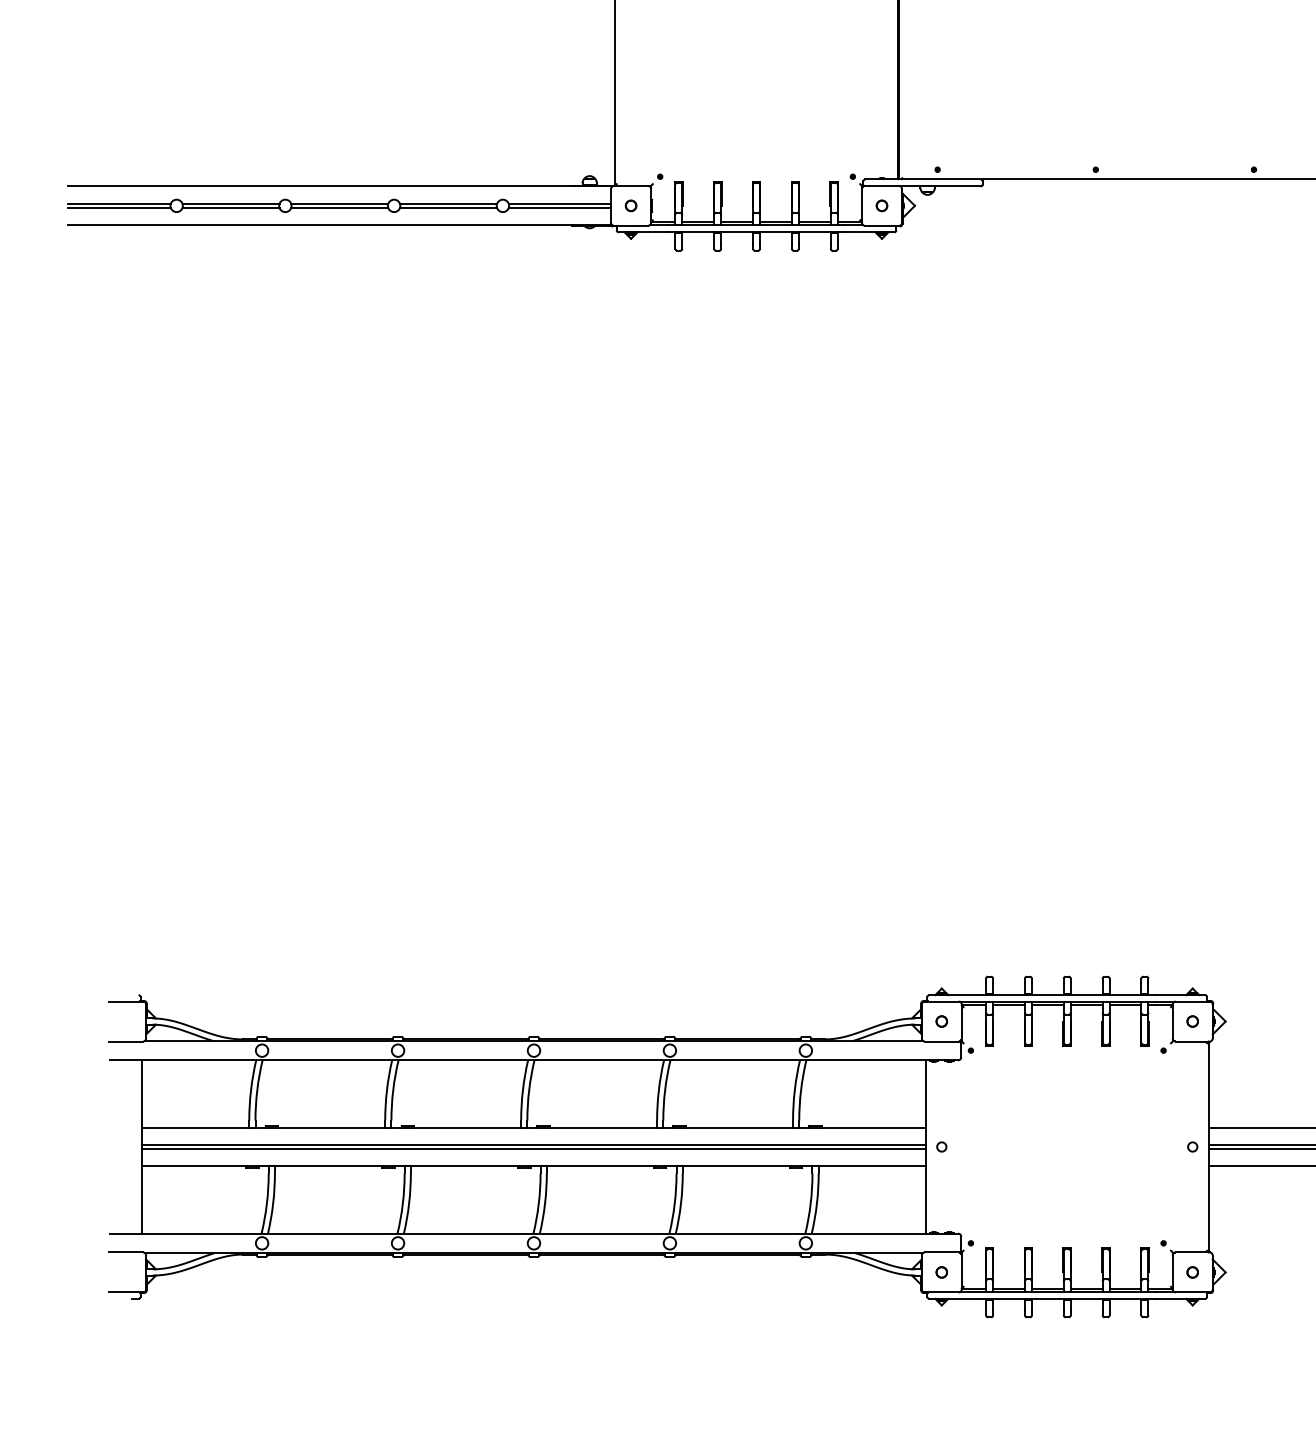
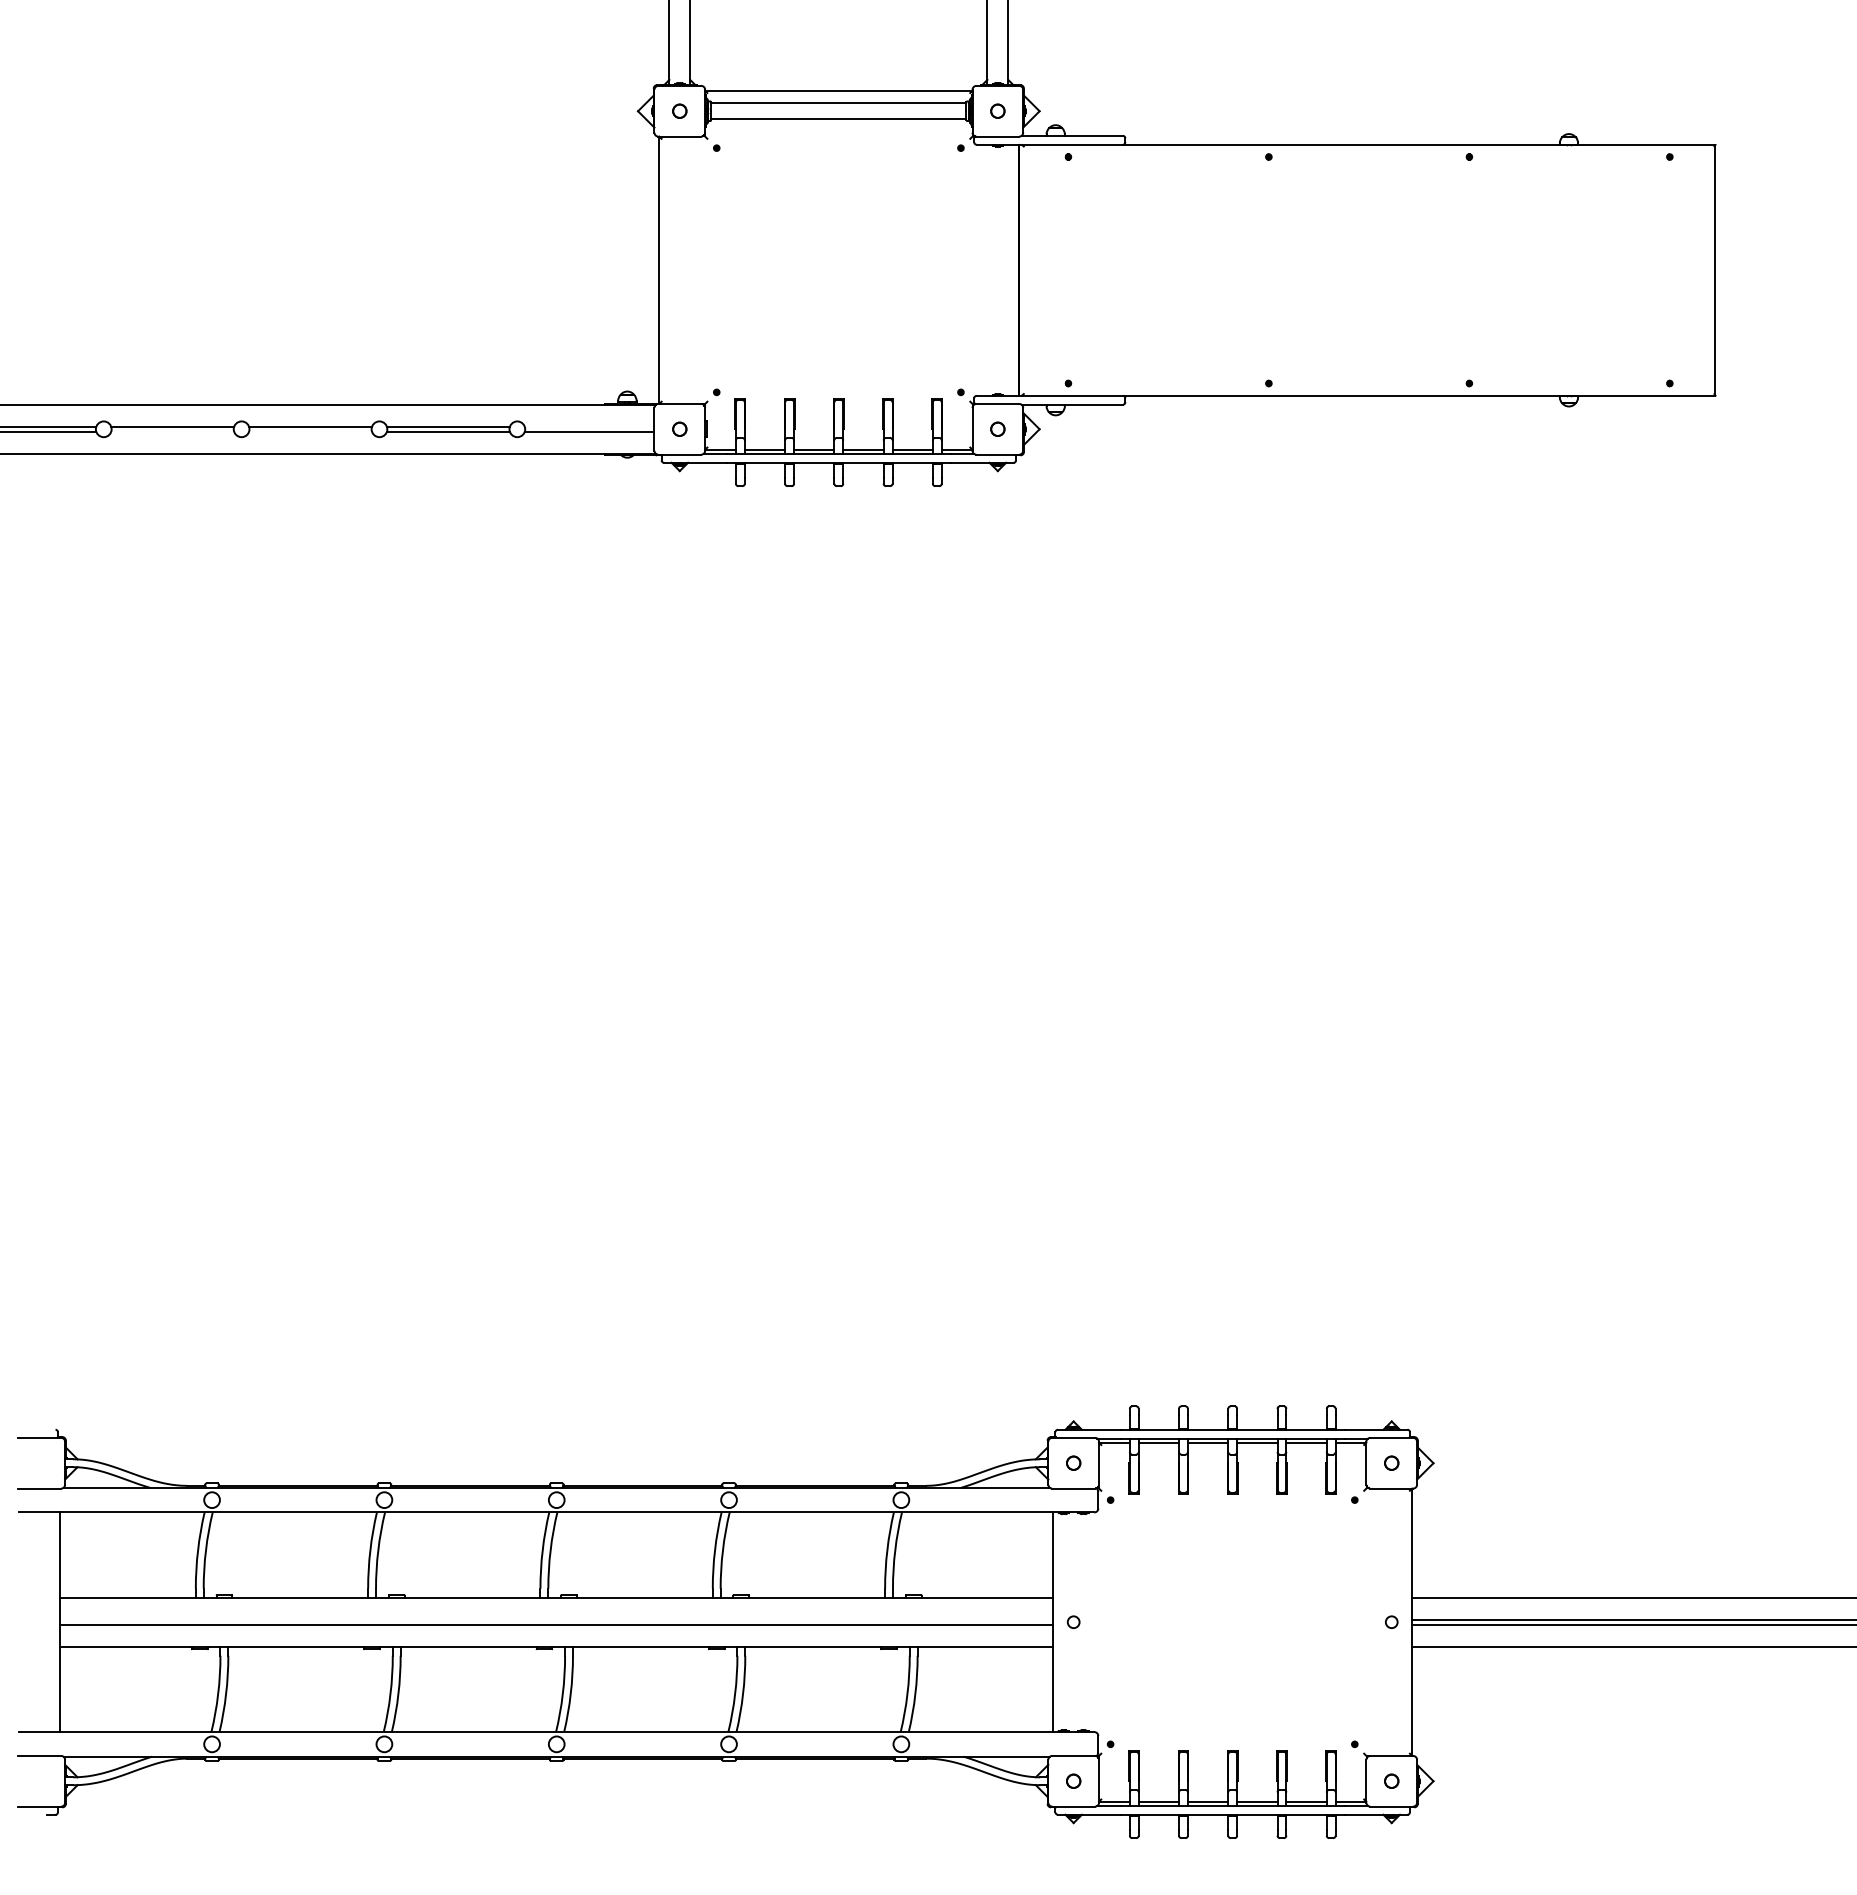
line: (559, 203) -> (589, 426), removed
line: (230, 207) -> (172, 431), removed
line: (339, 207) -> (310, 431), removed
line: (533, 1144) -> (556, 1619), removed

